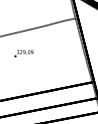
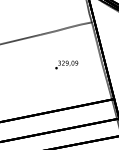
text: (23, 53) -> (66, 64), moved

